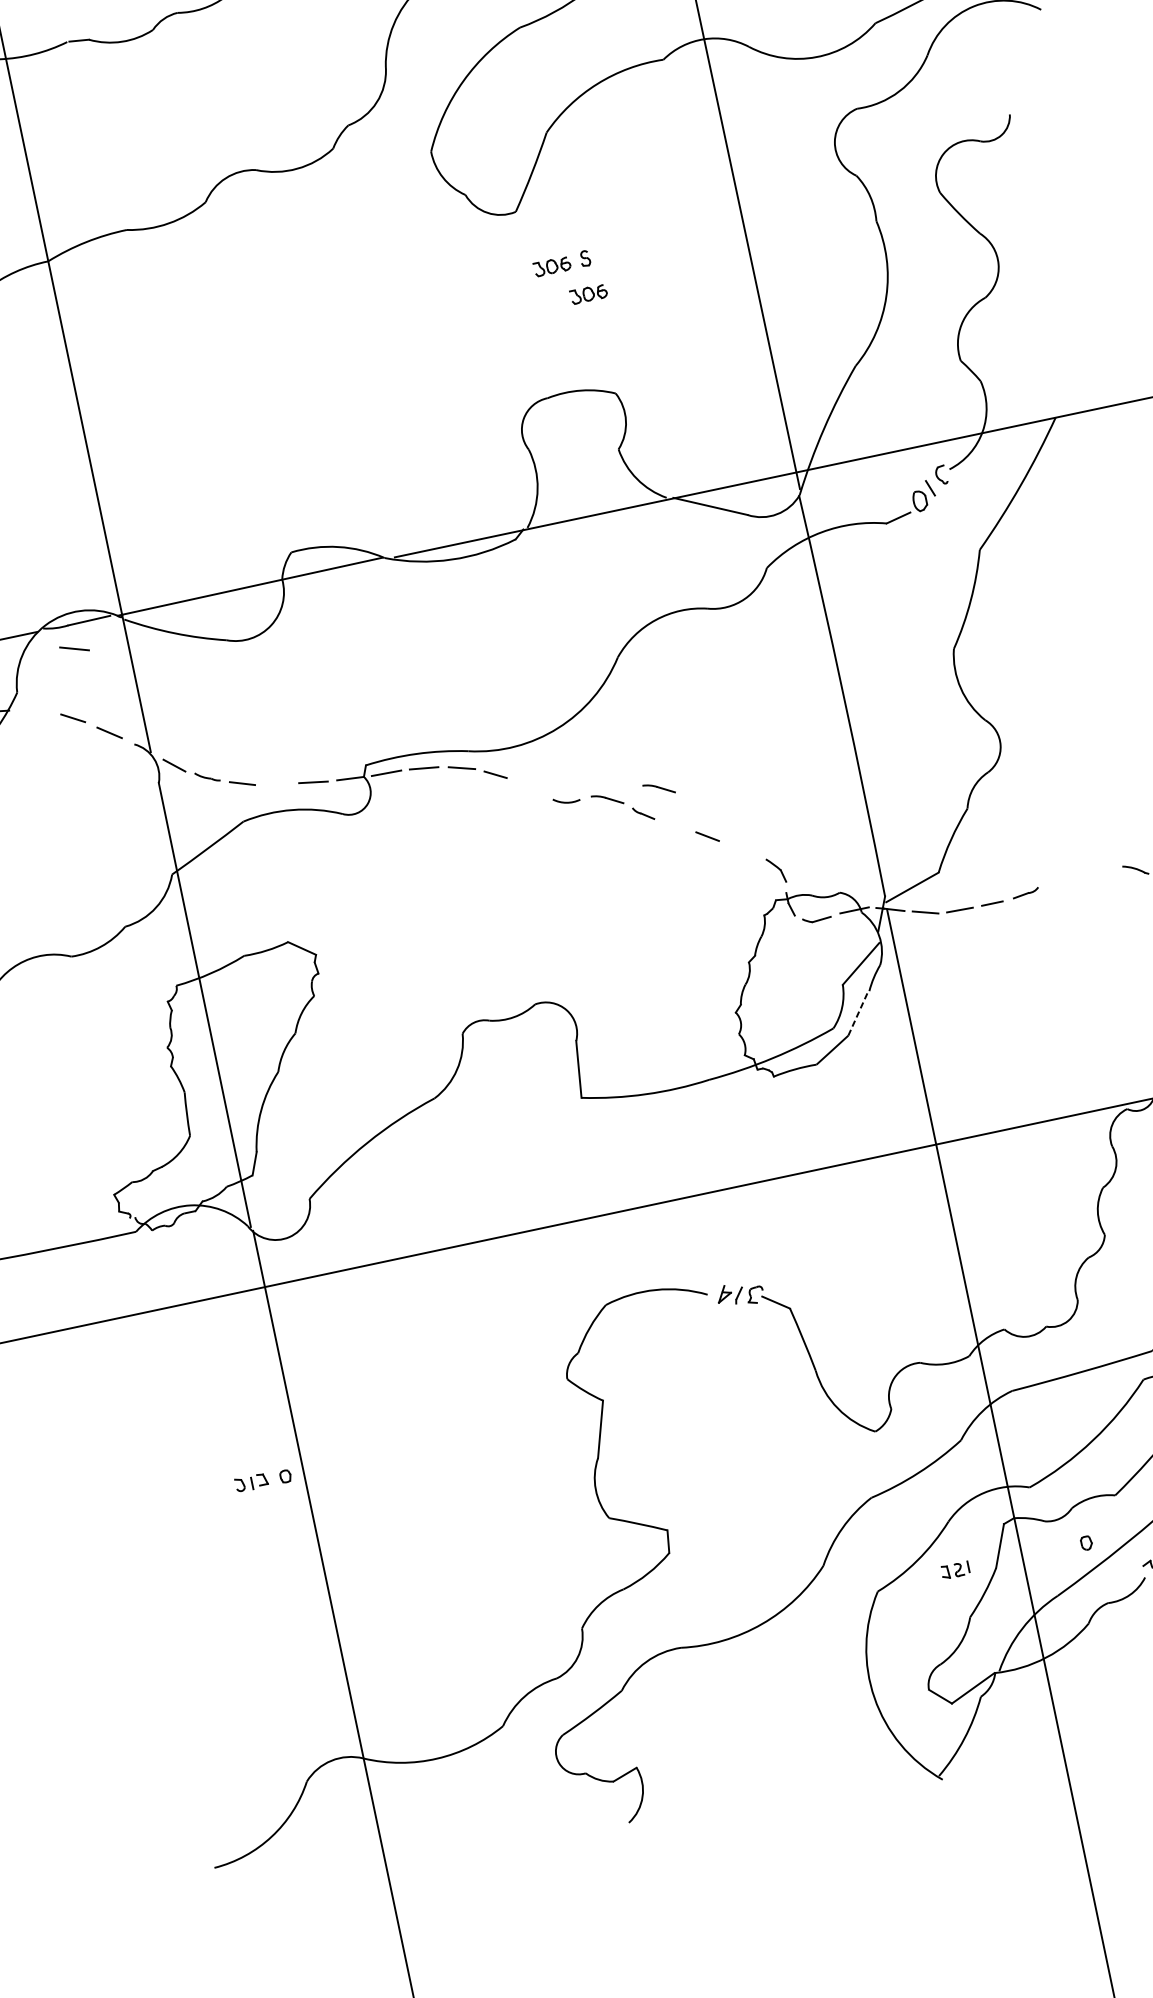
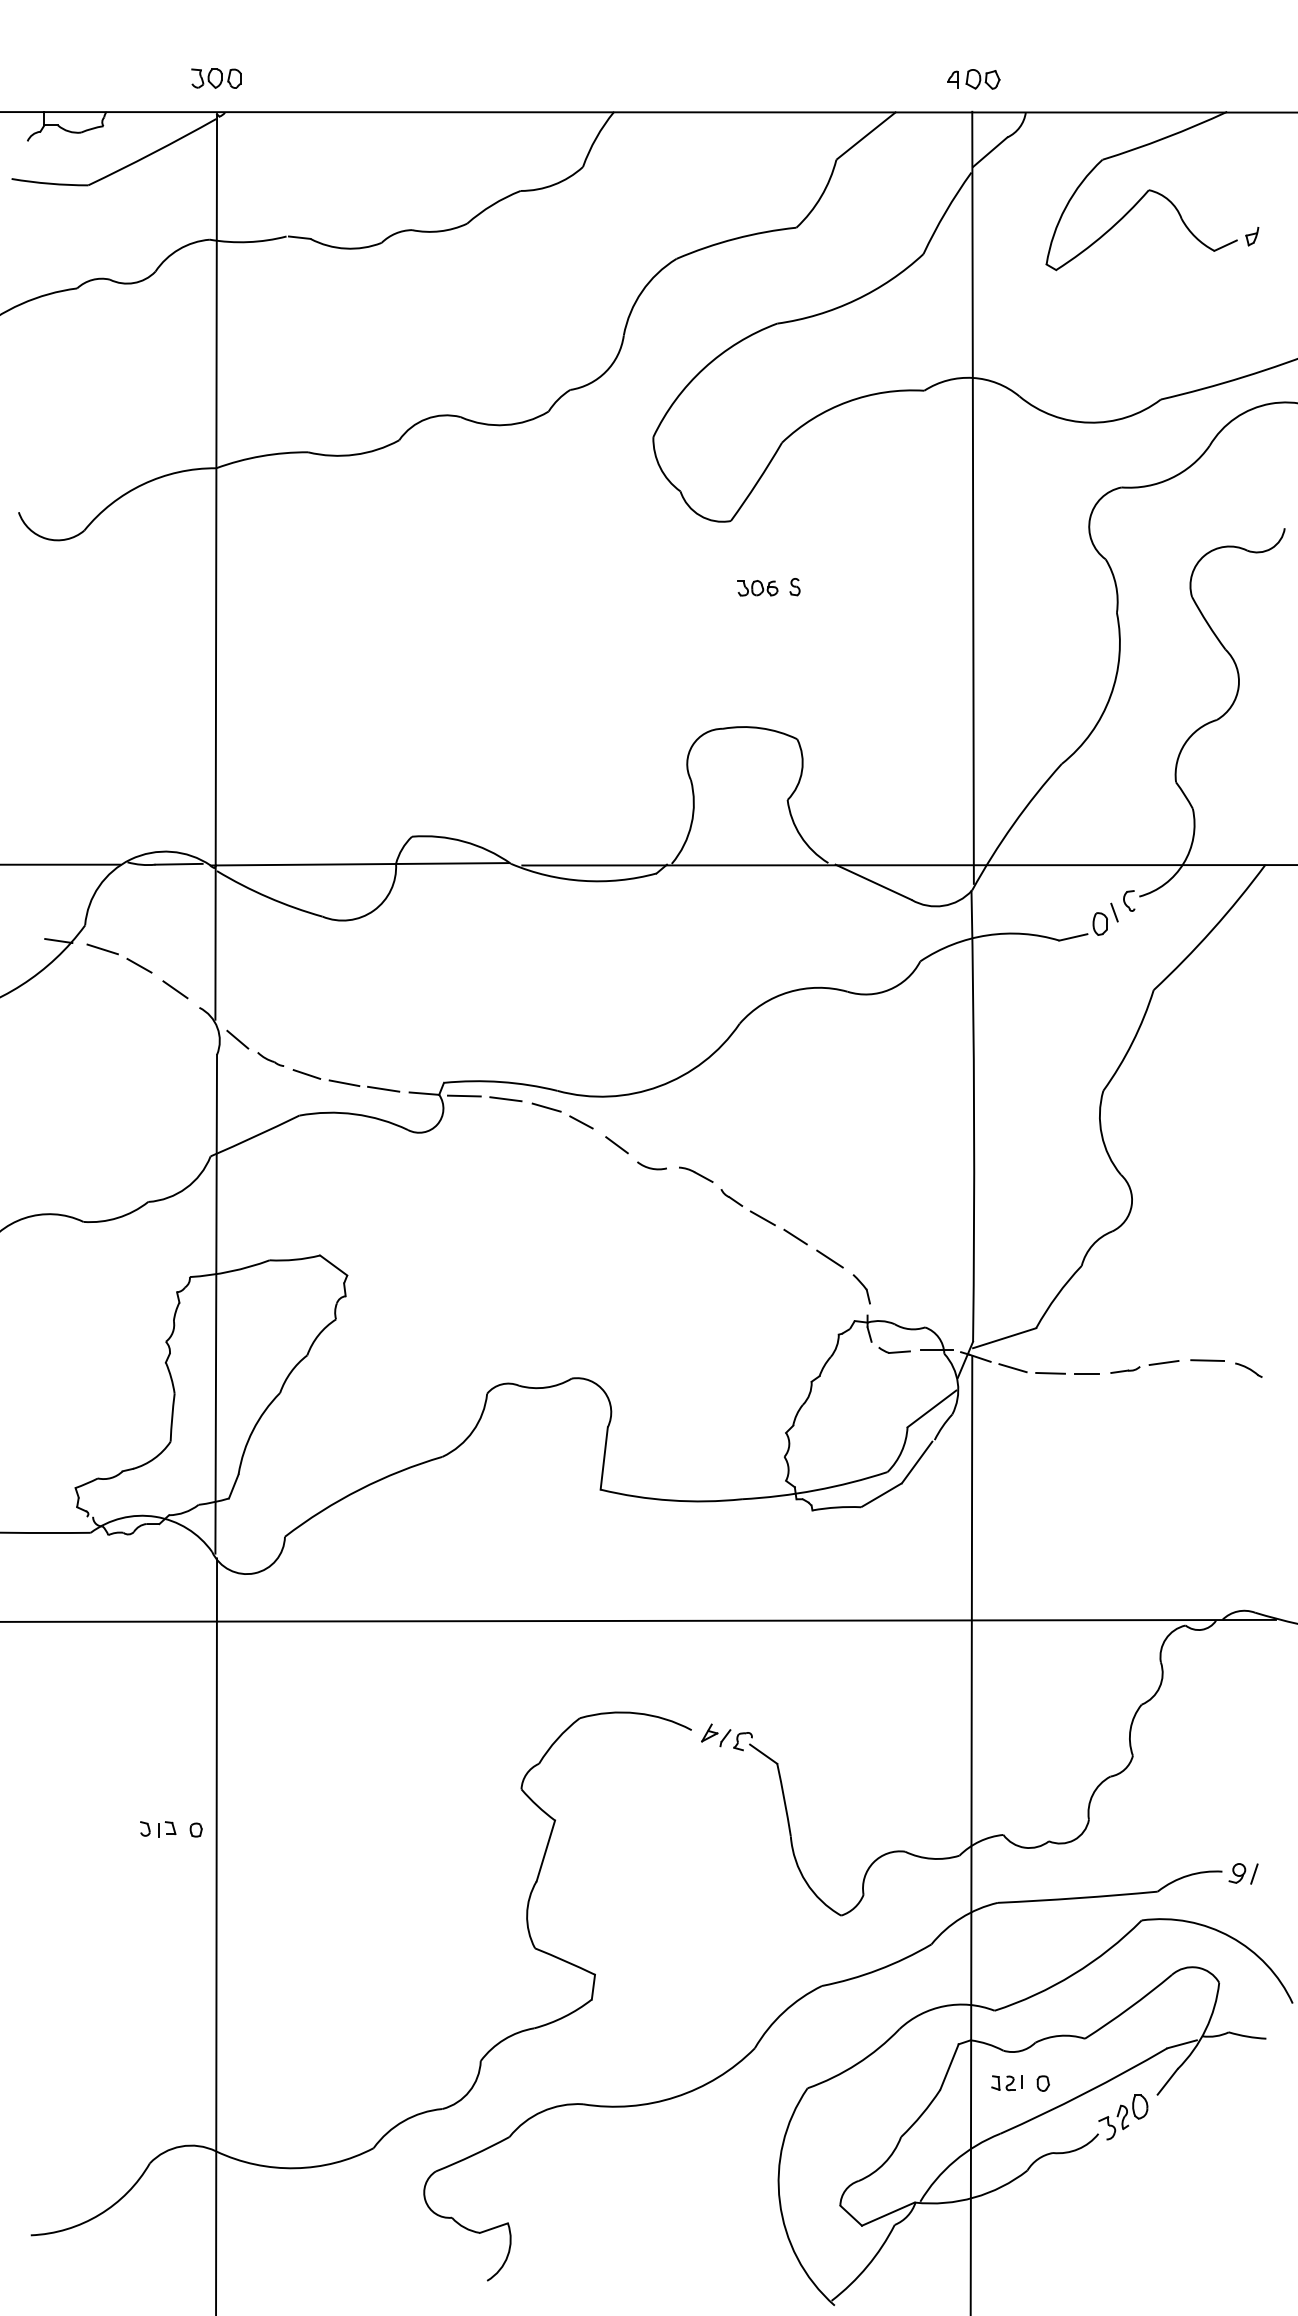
part: (588, 294) -> (790, 626), removed
line: (74, 649) -> (102, 949), moved
line: (277, 784) -> (344, 1083), added
line: (531, 788) -> (616, 1145), added
part: (659, 788) -> (754, 1174), removed
line: (674, 826) -> (762, 1218), added
line: (741, 849) -> (829, 1258), added
line: (1097, 869) -> (1207, 1360), added
line: (1058, 879) -> (1163, 1362), added
line: (858, 1014) -> (917, 1462), dashed -> solid
part: (955, 1570) -> (1006, 2083), moved

